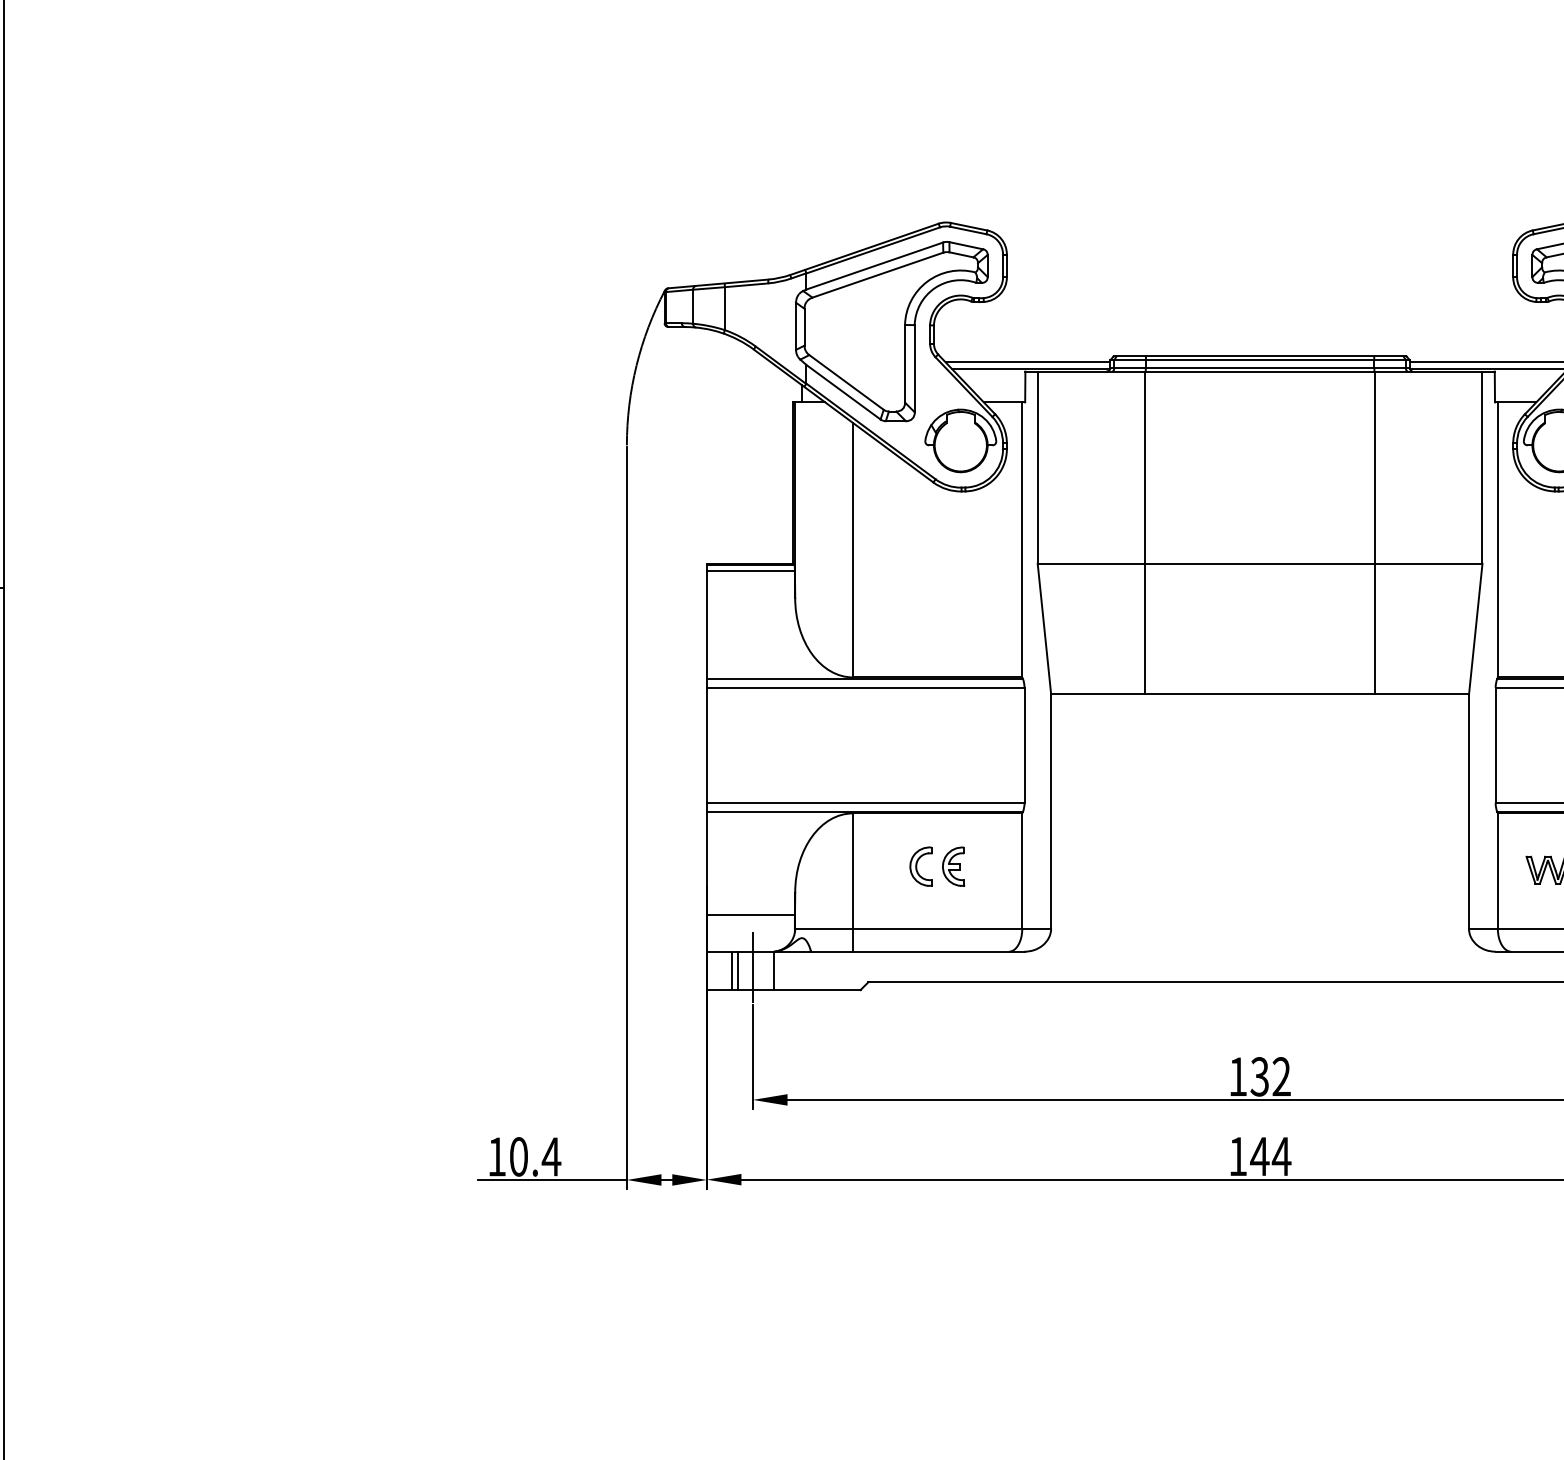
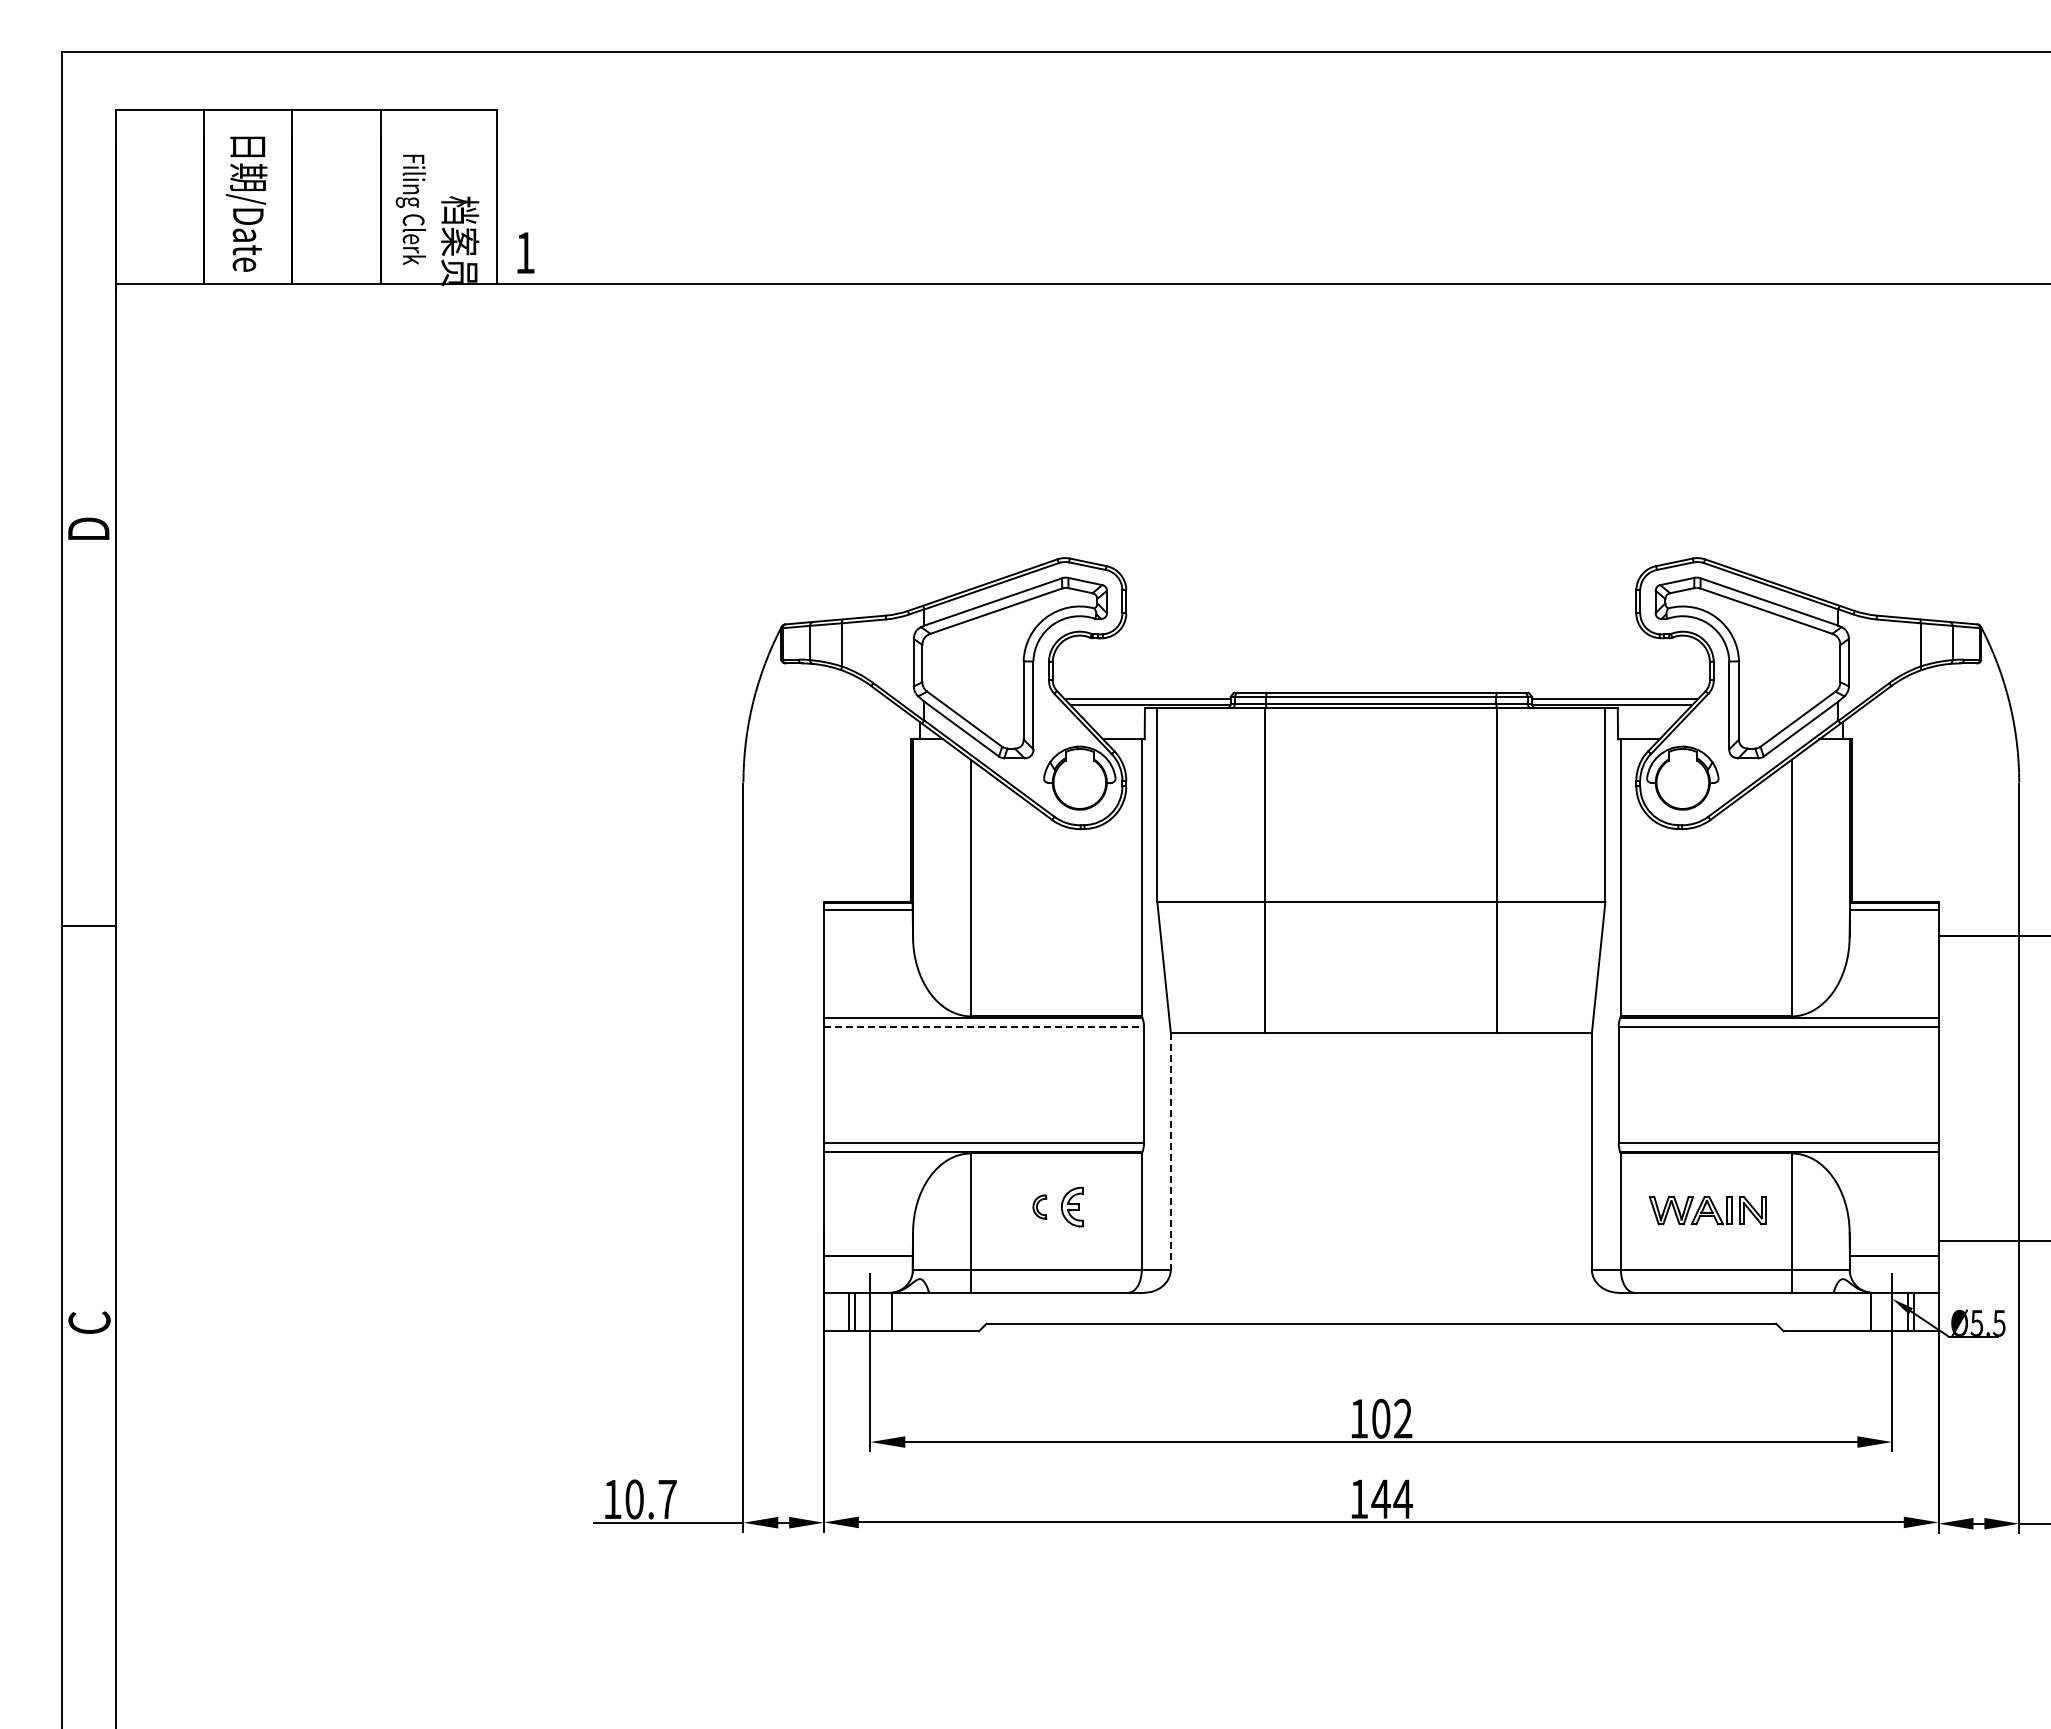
line: (866, 687) -> (984, 1026), solid -> dashed
line: (1050, 811) -> (1170, 1151), solid -> dashed
part: (920, 866) -> (1039, 1206), size x0.6
text: (1259, 1076) -> (1380, 1418), 132 -> 102
text: (551, 1156) -> (667, 1499), 10.4 -> 10.7

